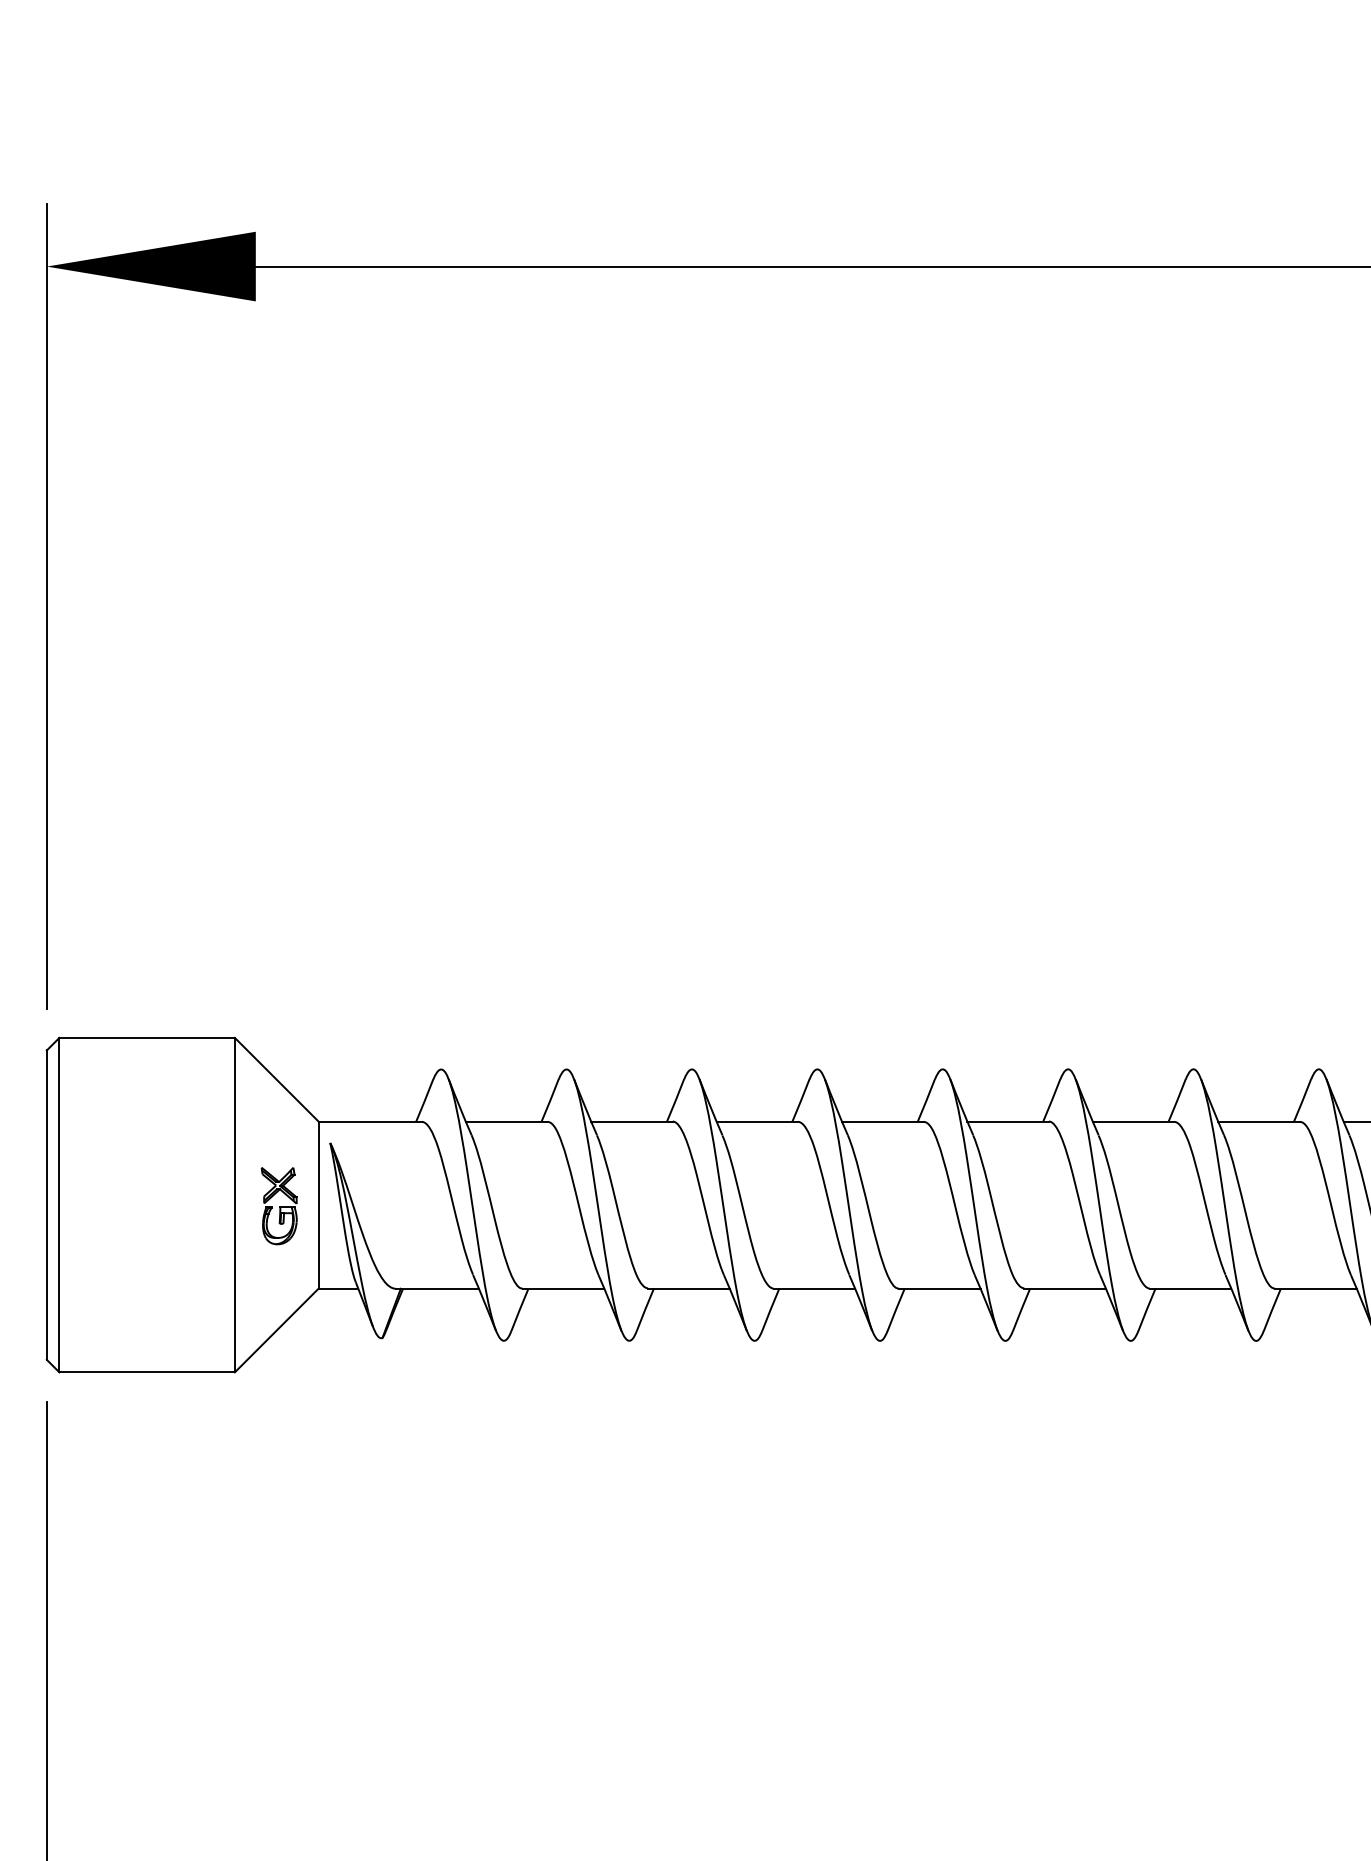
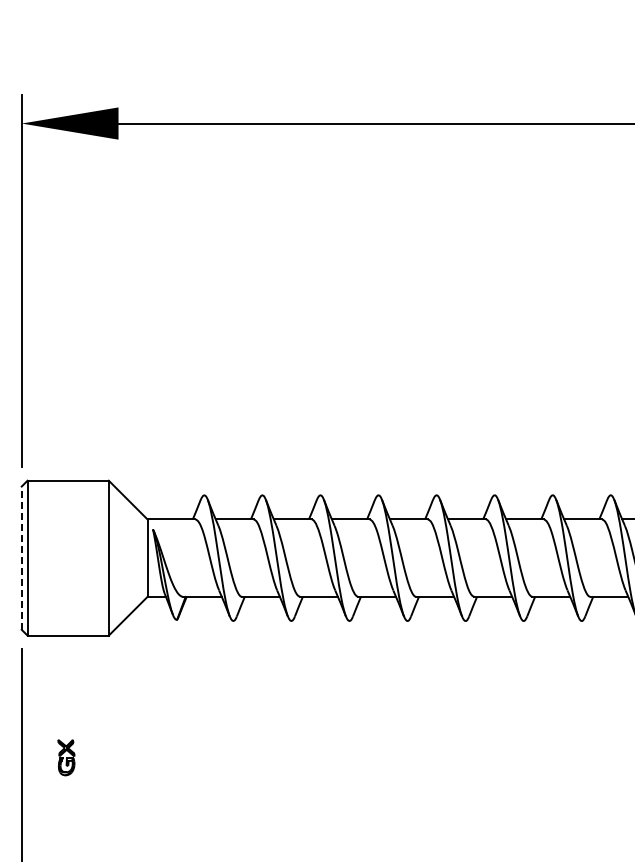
line: (46, 1205) -> (21, 558), solid -> dashed
part: (279, 1205) -> (66, 757), moved

